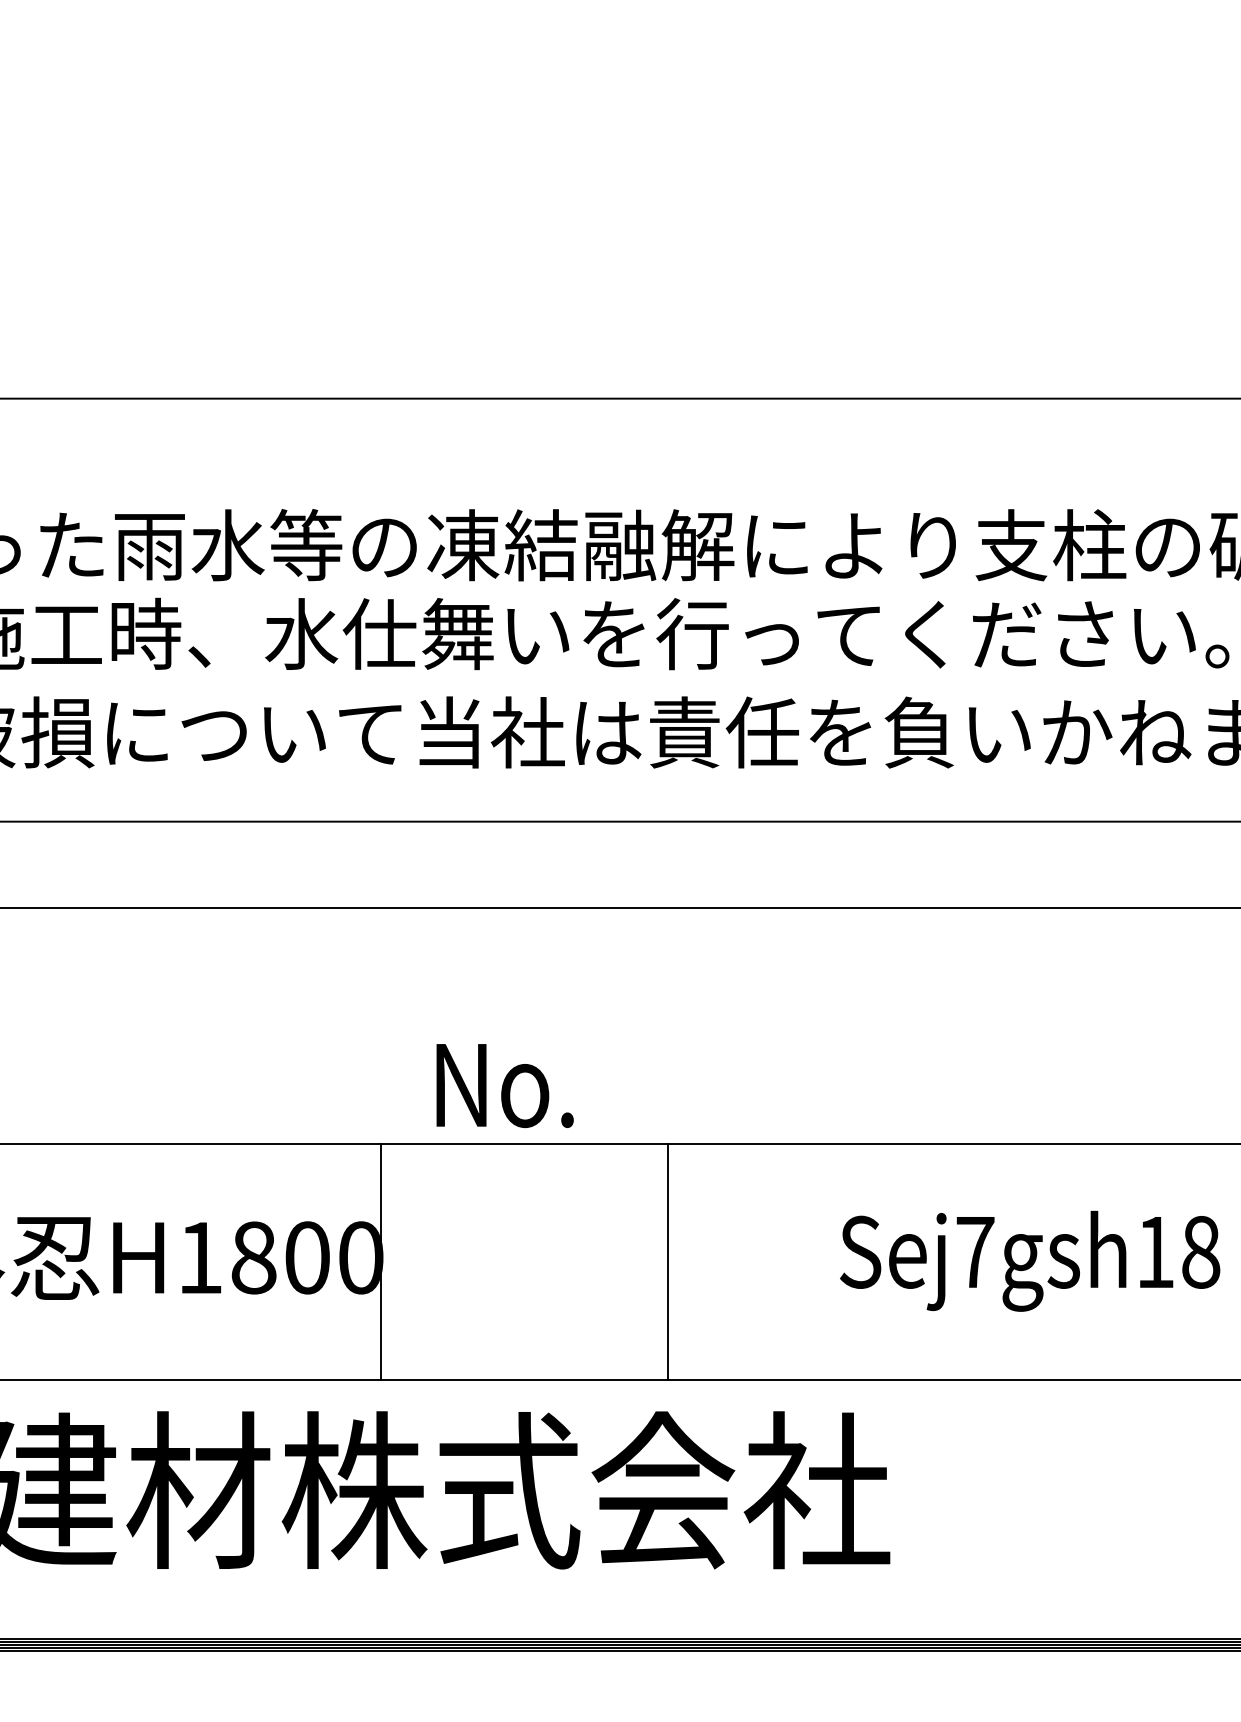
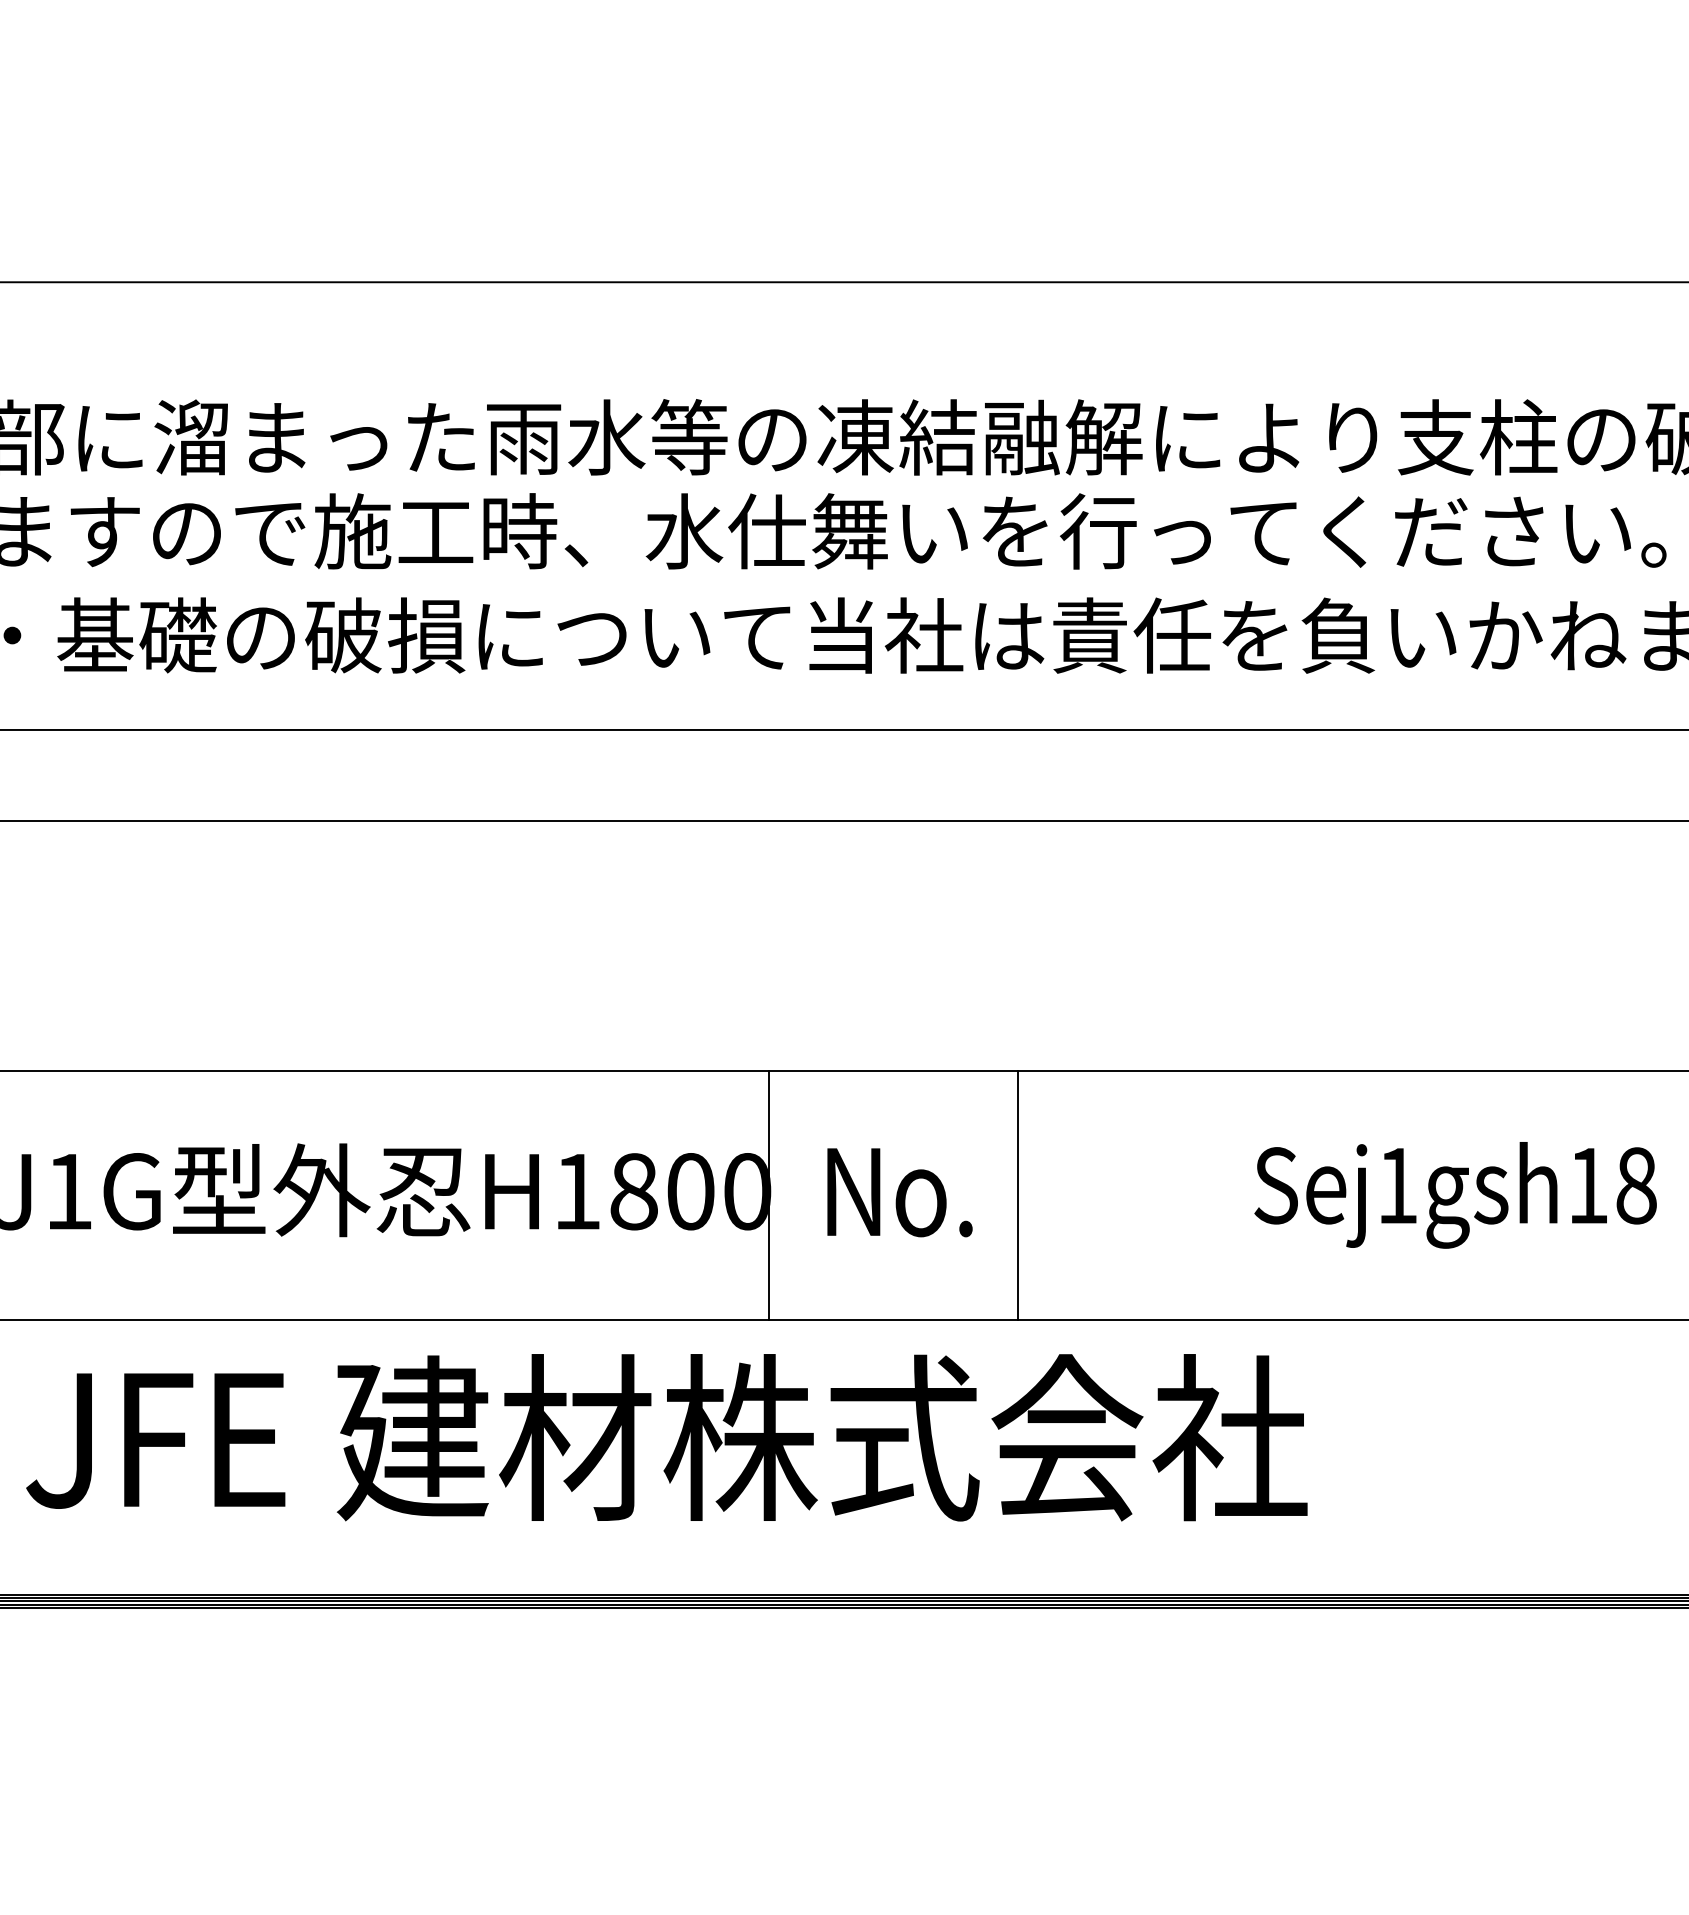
text: (504, 1085) -> (899, 1192), moved
text: (975, 1252) -> (1397, 1185), Sej7gsh18 -> Sej1gsh18
line: (668, 1261) -> (1018, 1195), moved

